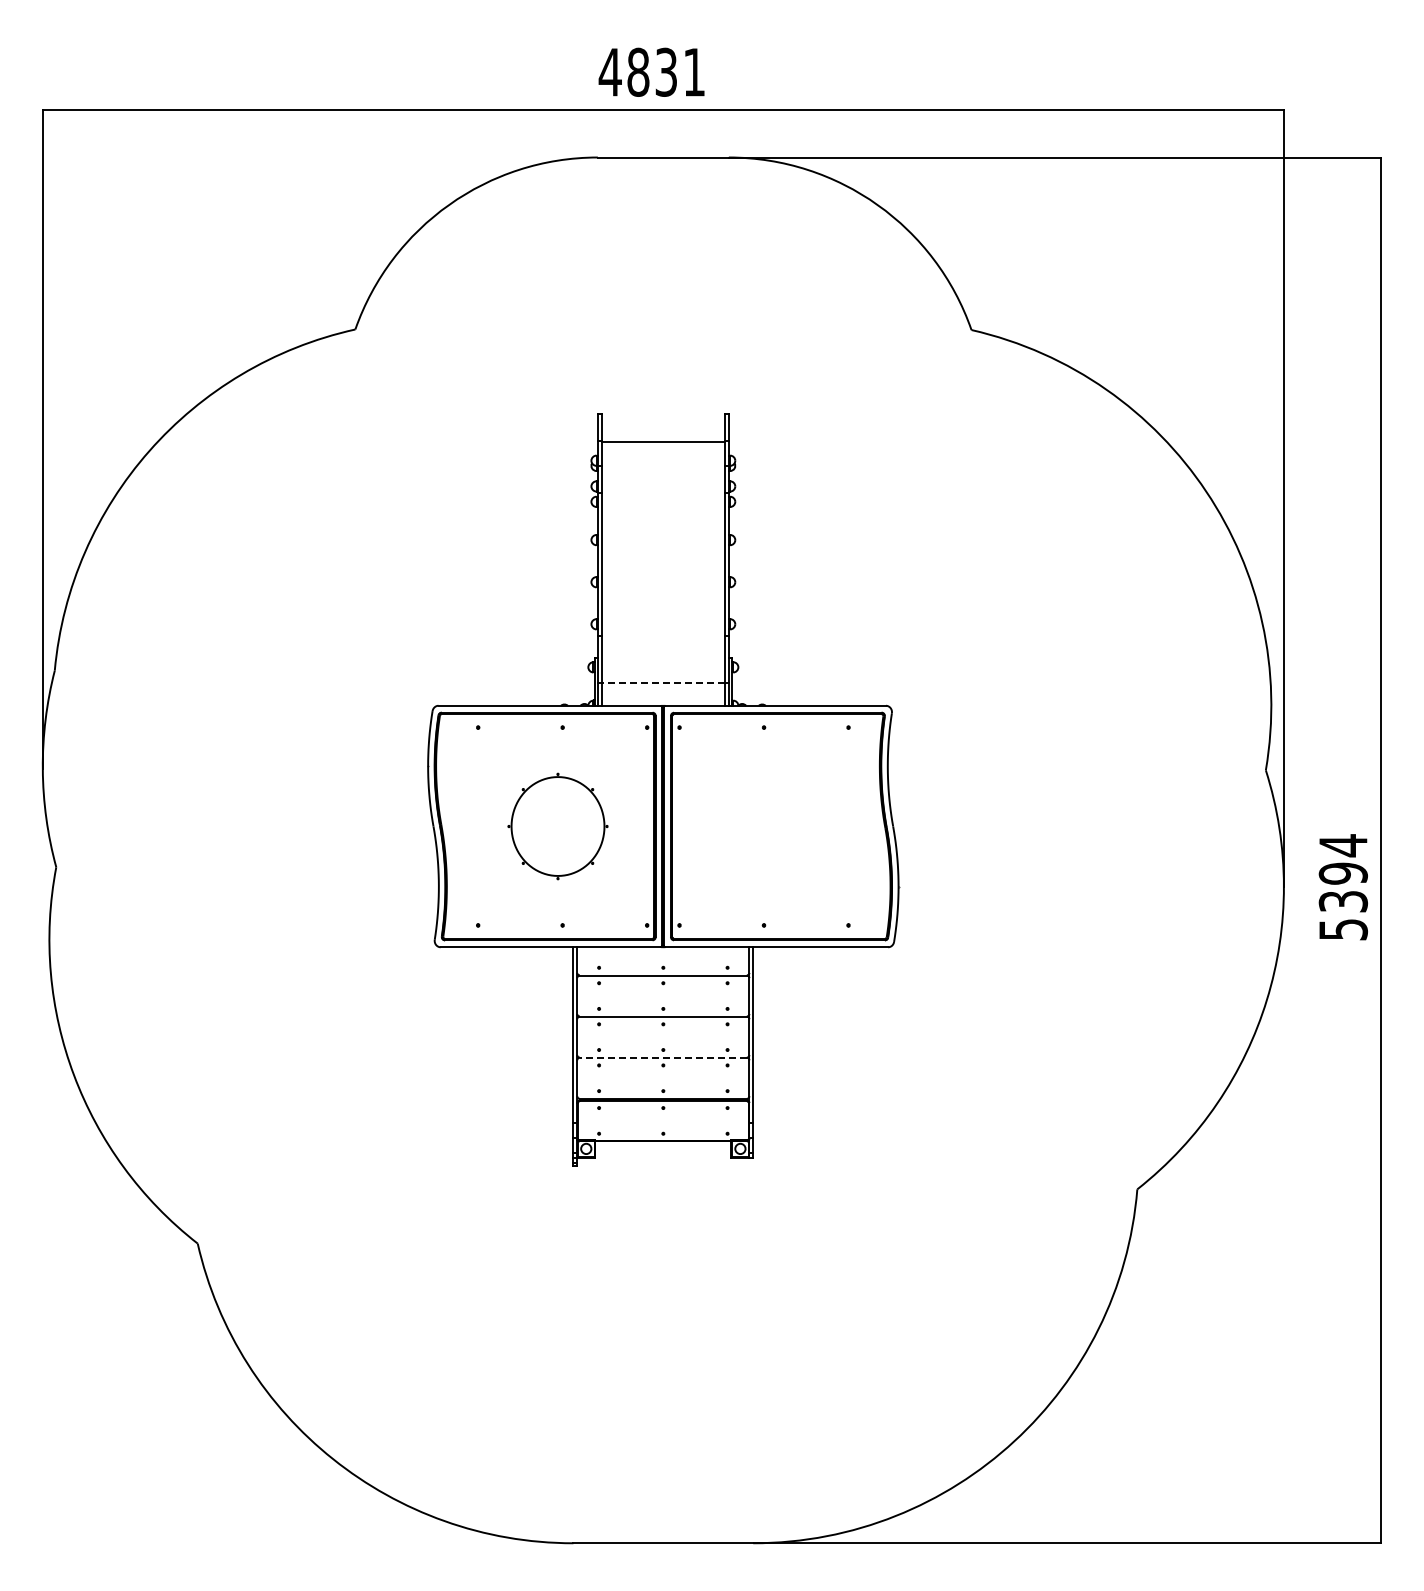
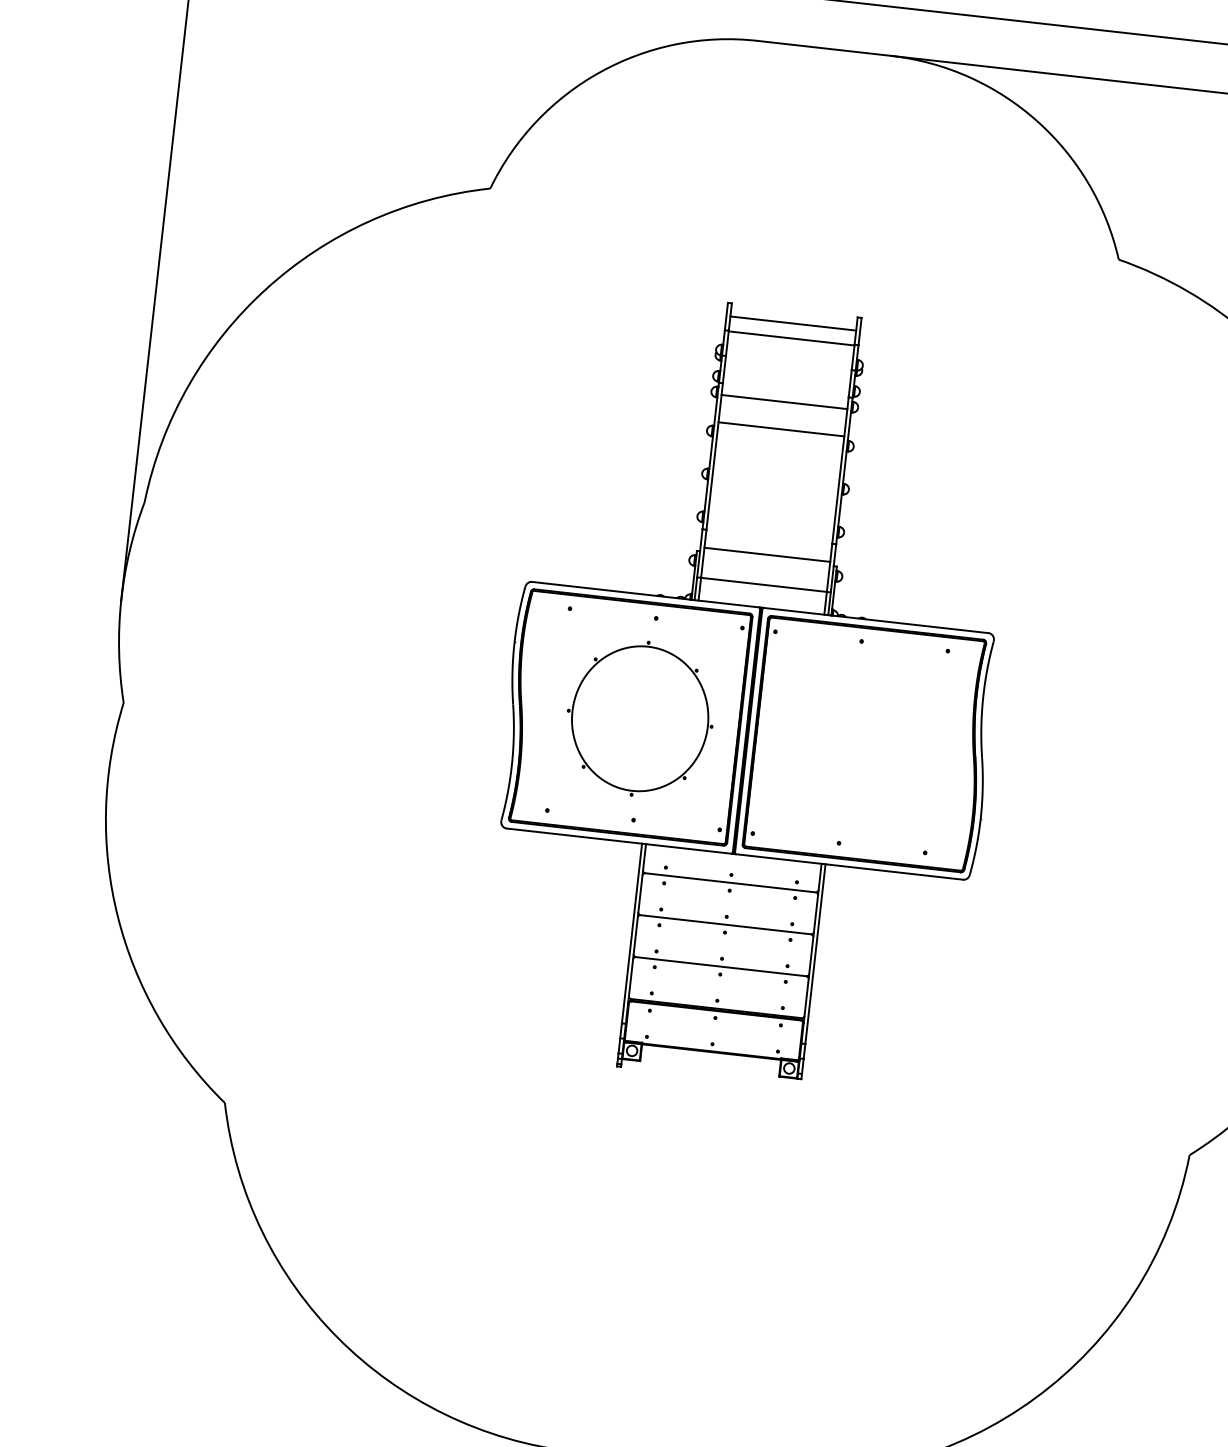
line: (663, 427) -> (793, 323), added
line: (663, 504) -> (784, 402), added
line: (663, 530) -> (781, 428), added
line: (663, 653) -> (767, 554), added
line: (663, 683) -> (764, 584), dashed -> solid
part: (557, 826) -> (639, 718), size x1.43
line: (662, 1057) -> (720, 966), dashed -> solid

